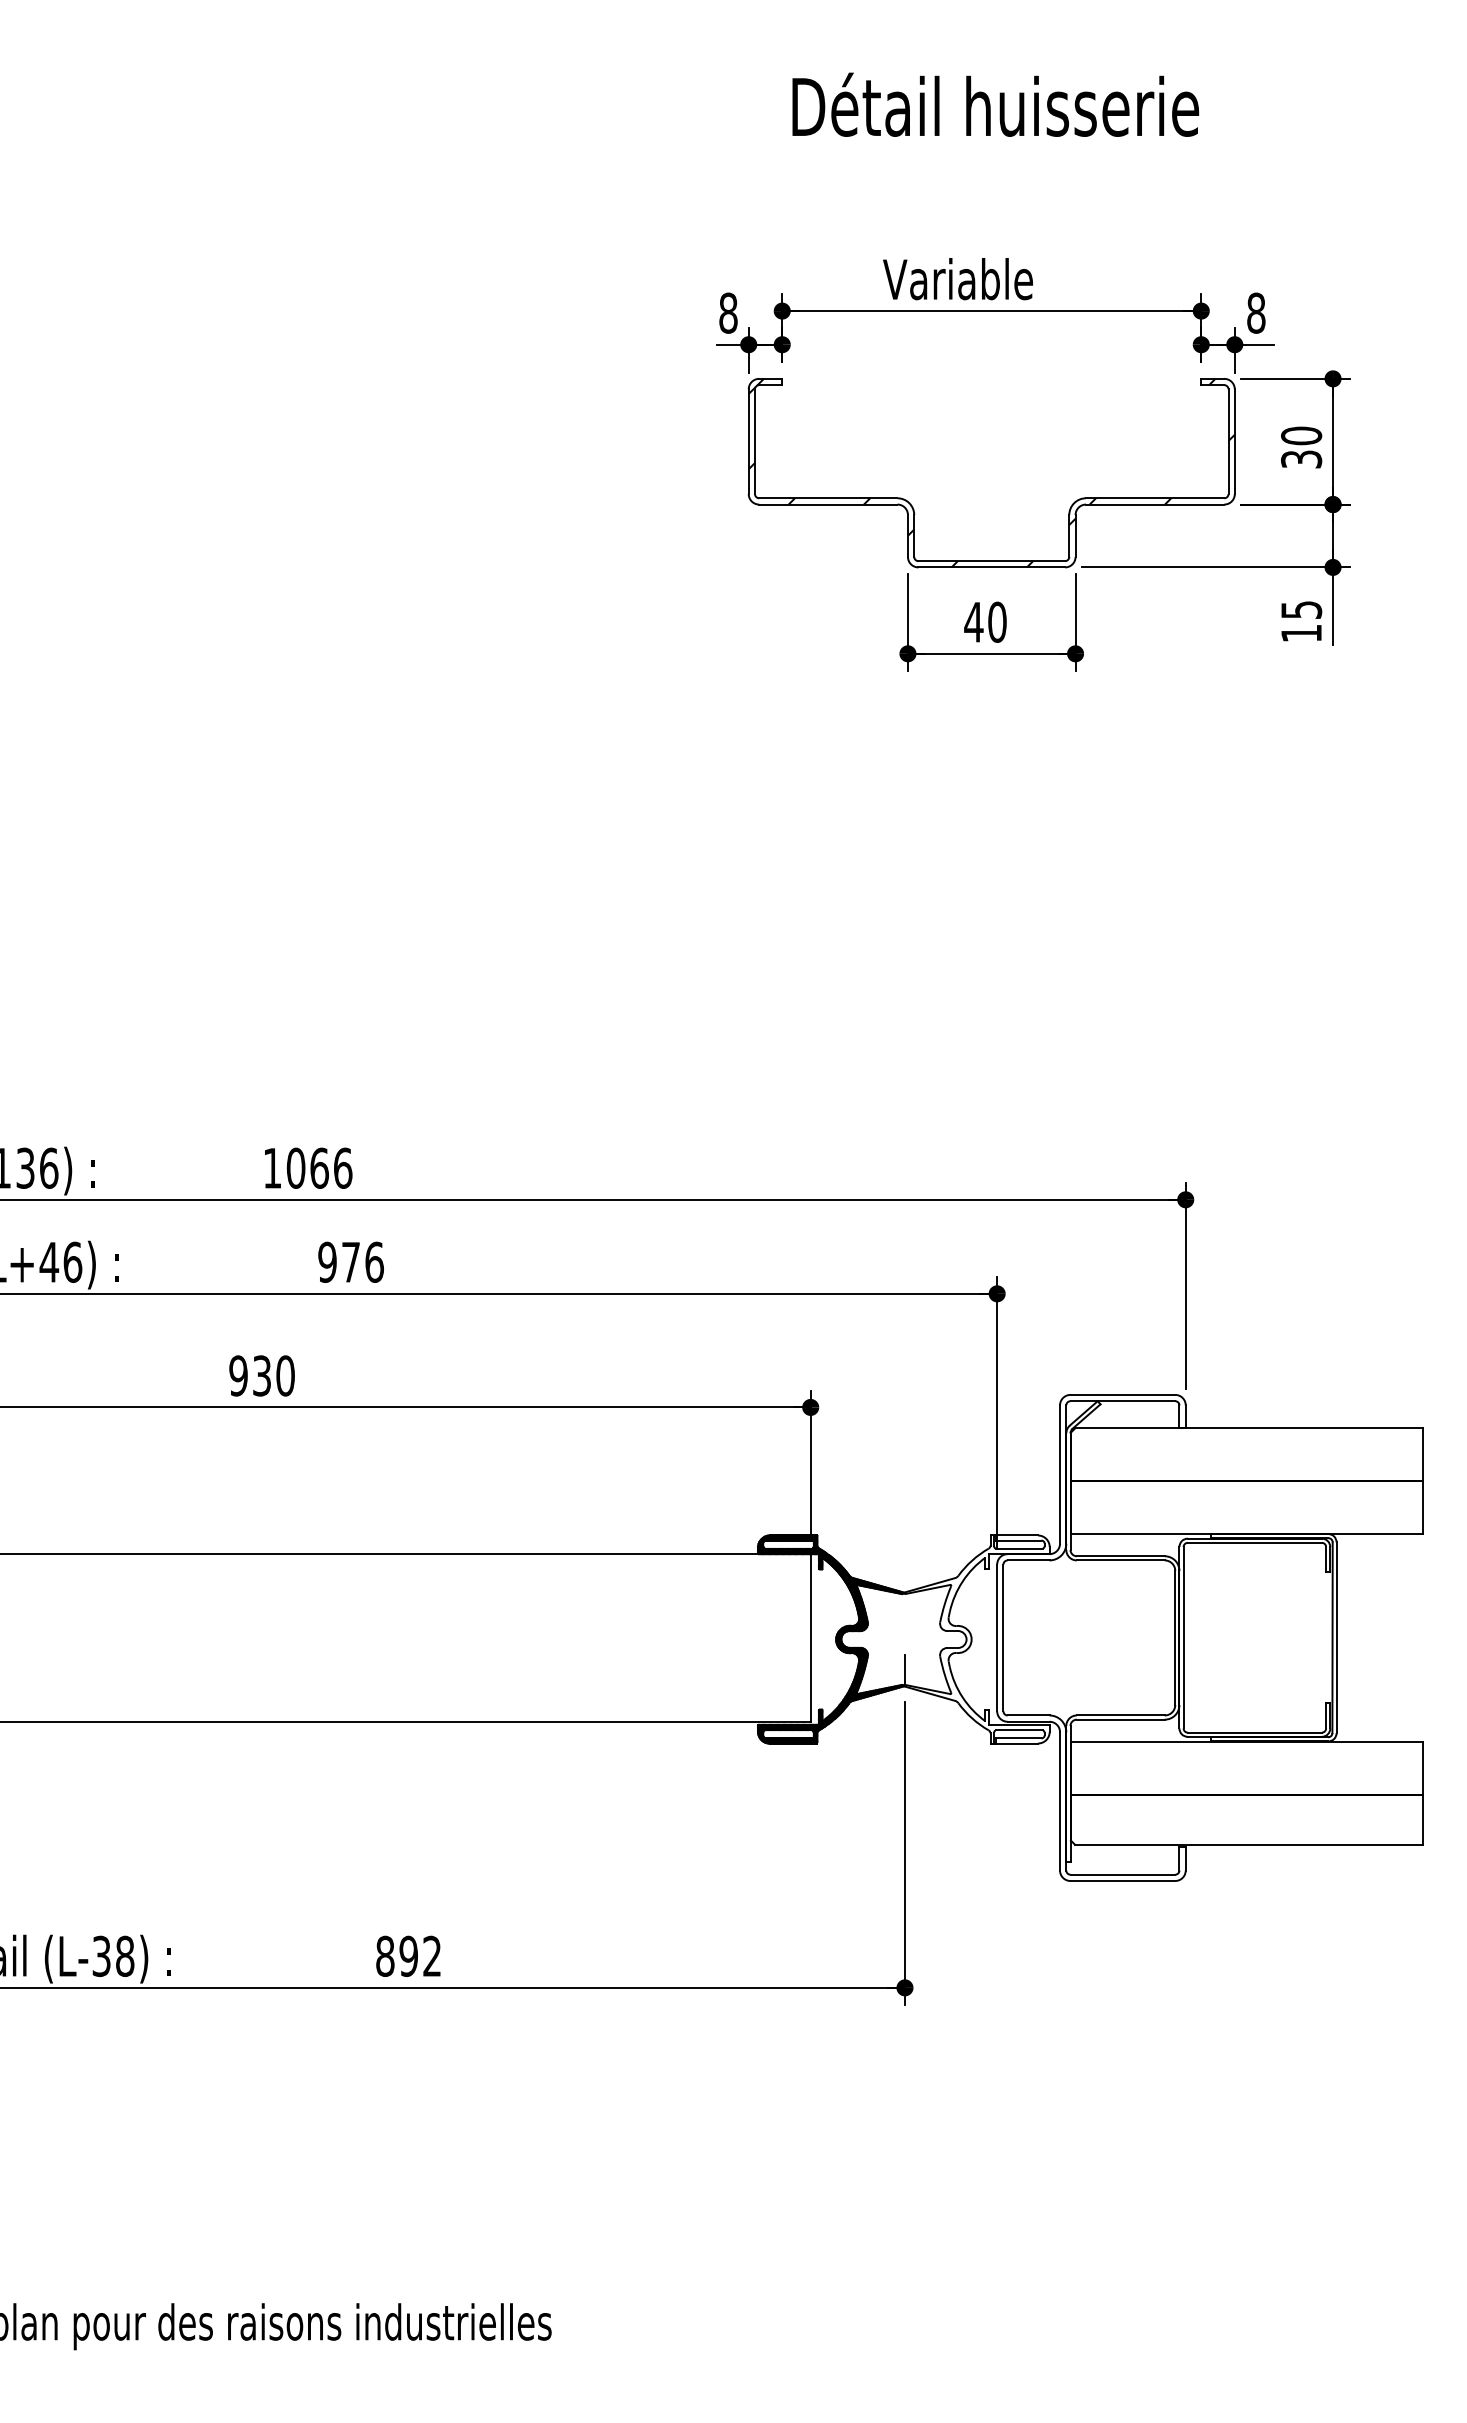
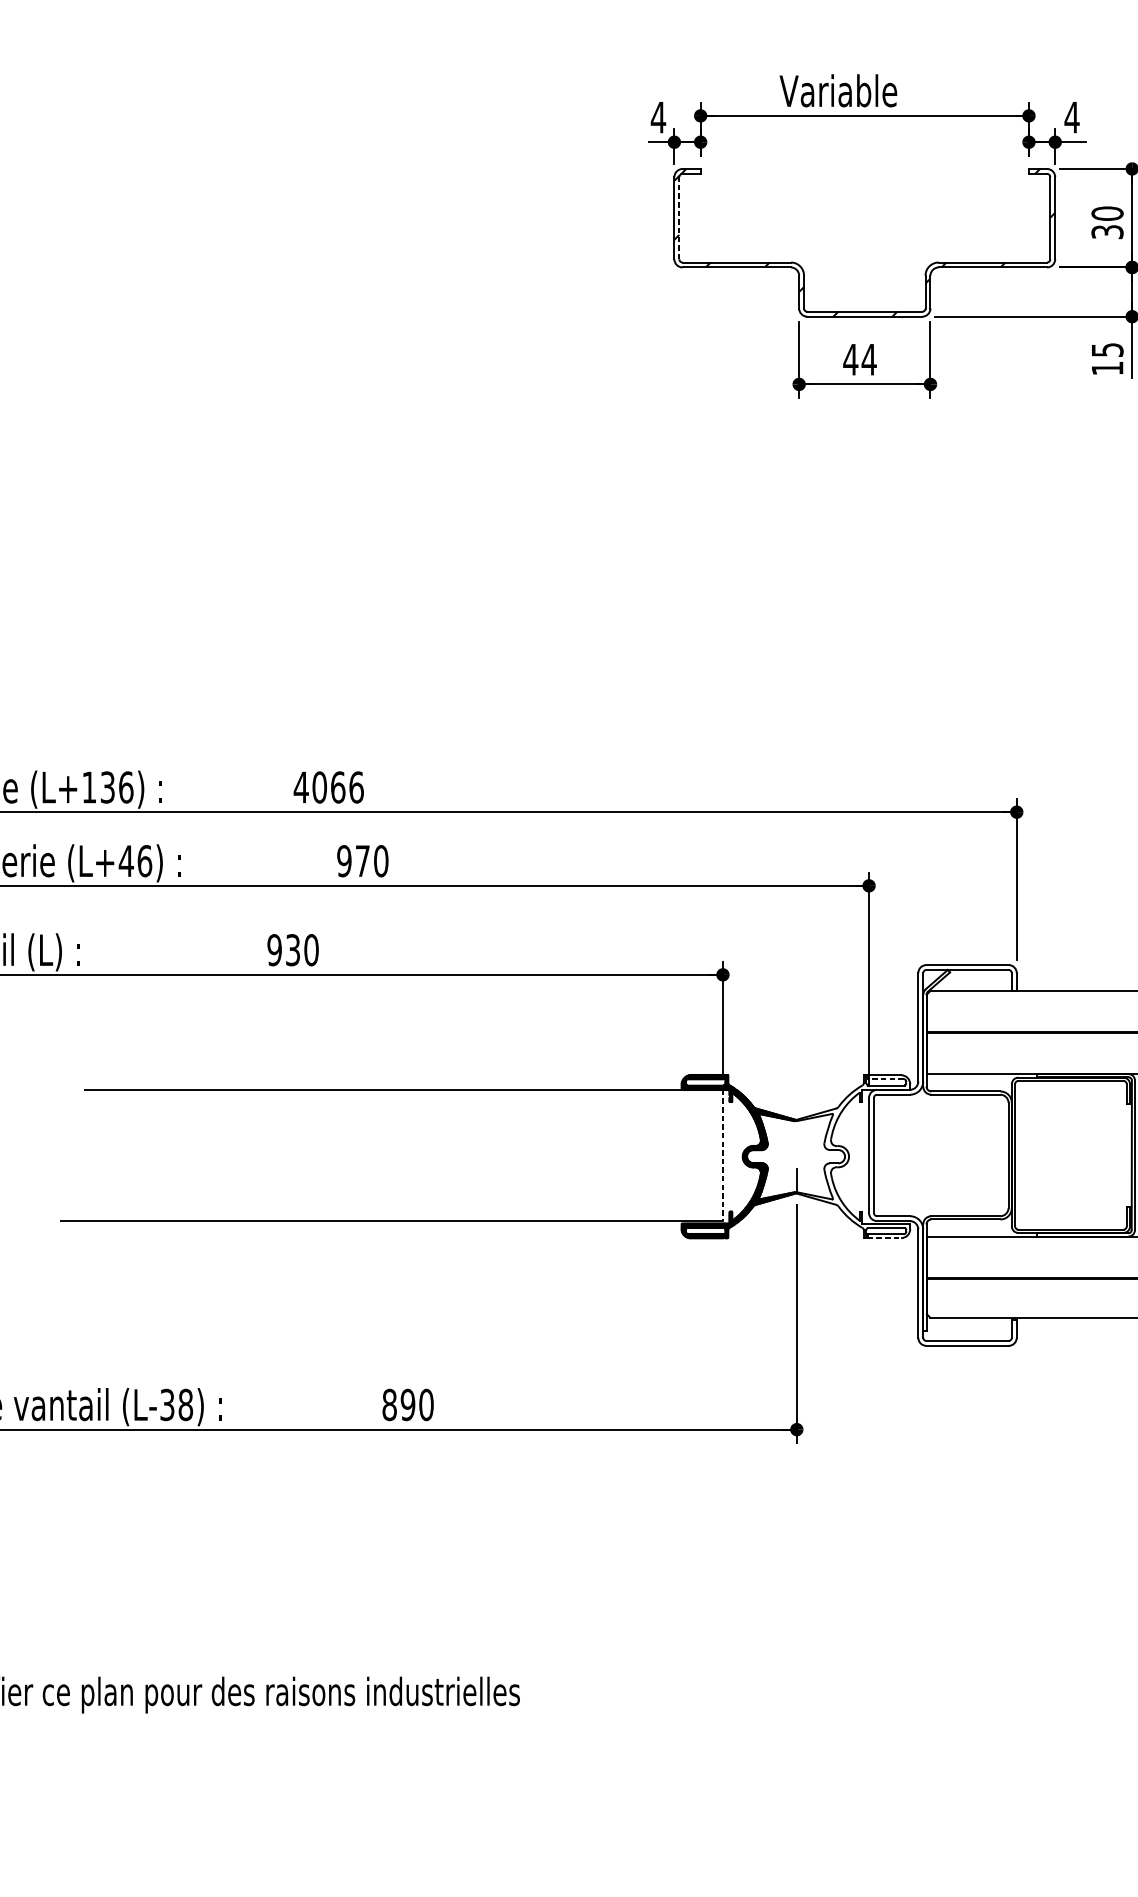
text: (728, 312) -> (658, 116), 8 -> 4
text: (1256, 312) -> (1072, 116), 8 -> 4
line: (755, 441) -> (679, 218), solid -> dashed
text: (997, 621) -> (869, 359), 40 -> 44
text: (272, 1168) -> (301, 787), 1066 -> 4066
text: (374, 1261) -> (381, 860), 976 -> 970
line: (1018, 1540) -> (885, 1079), solid -> dashed
line: (810, 1637) -> (722, 1155), solid -> dashed
line: (1017, 1743) -> (884, 1238), solid -> dashed
text: (432, 1956) -> (426, 1405), 892 -> 890

